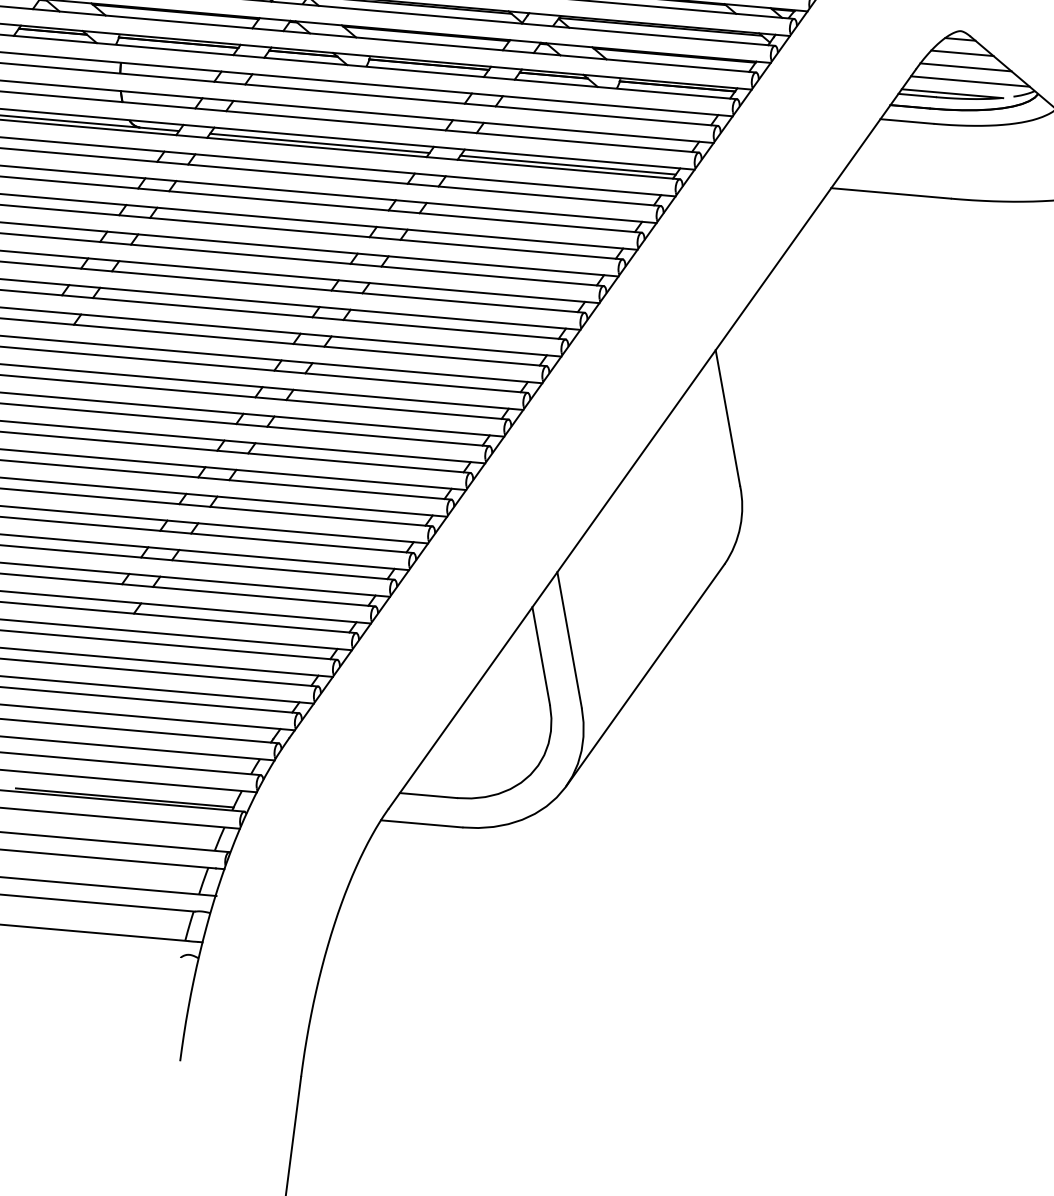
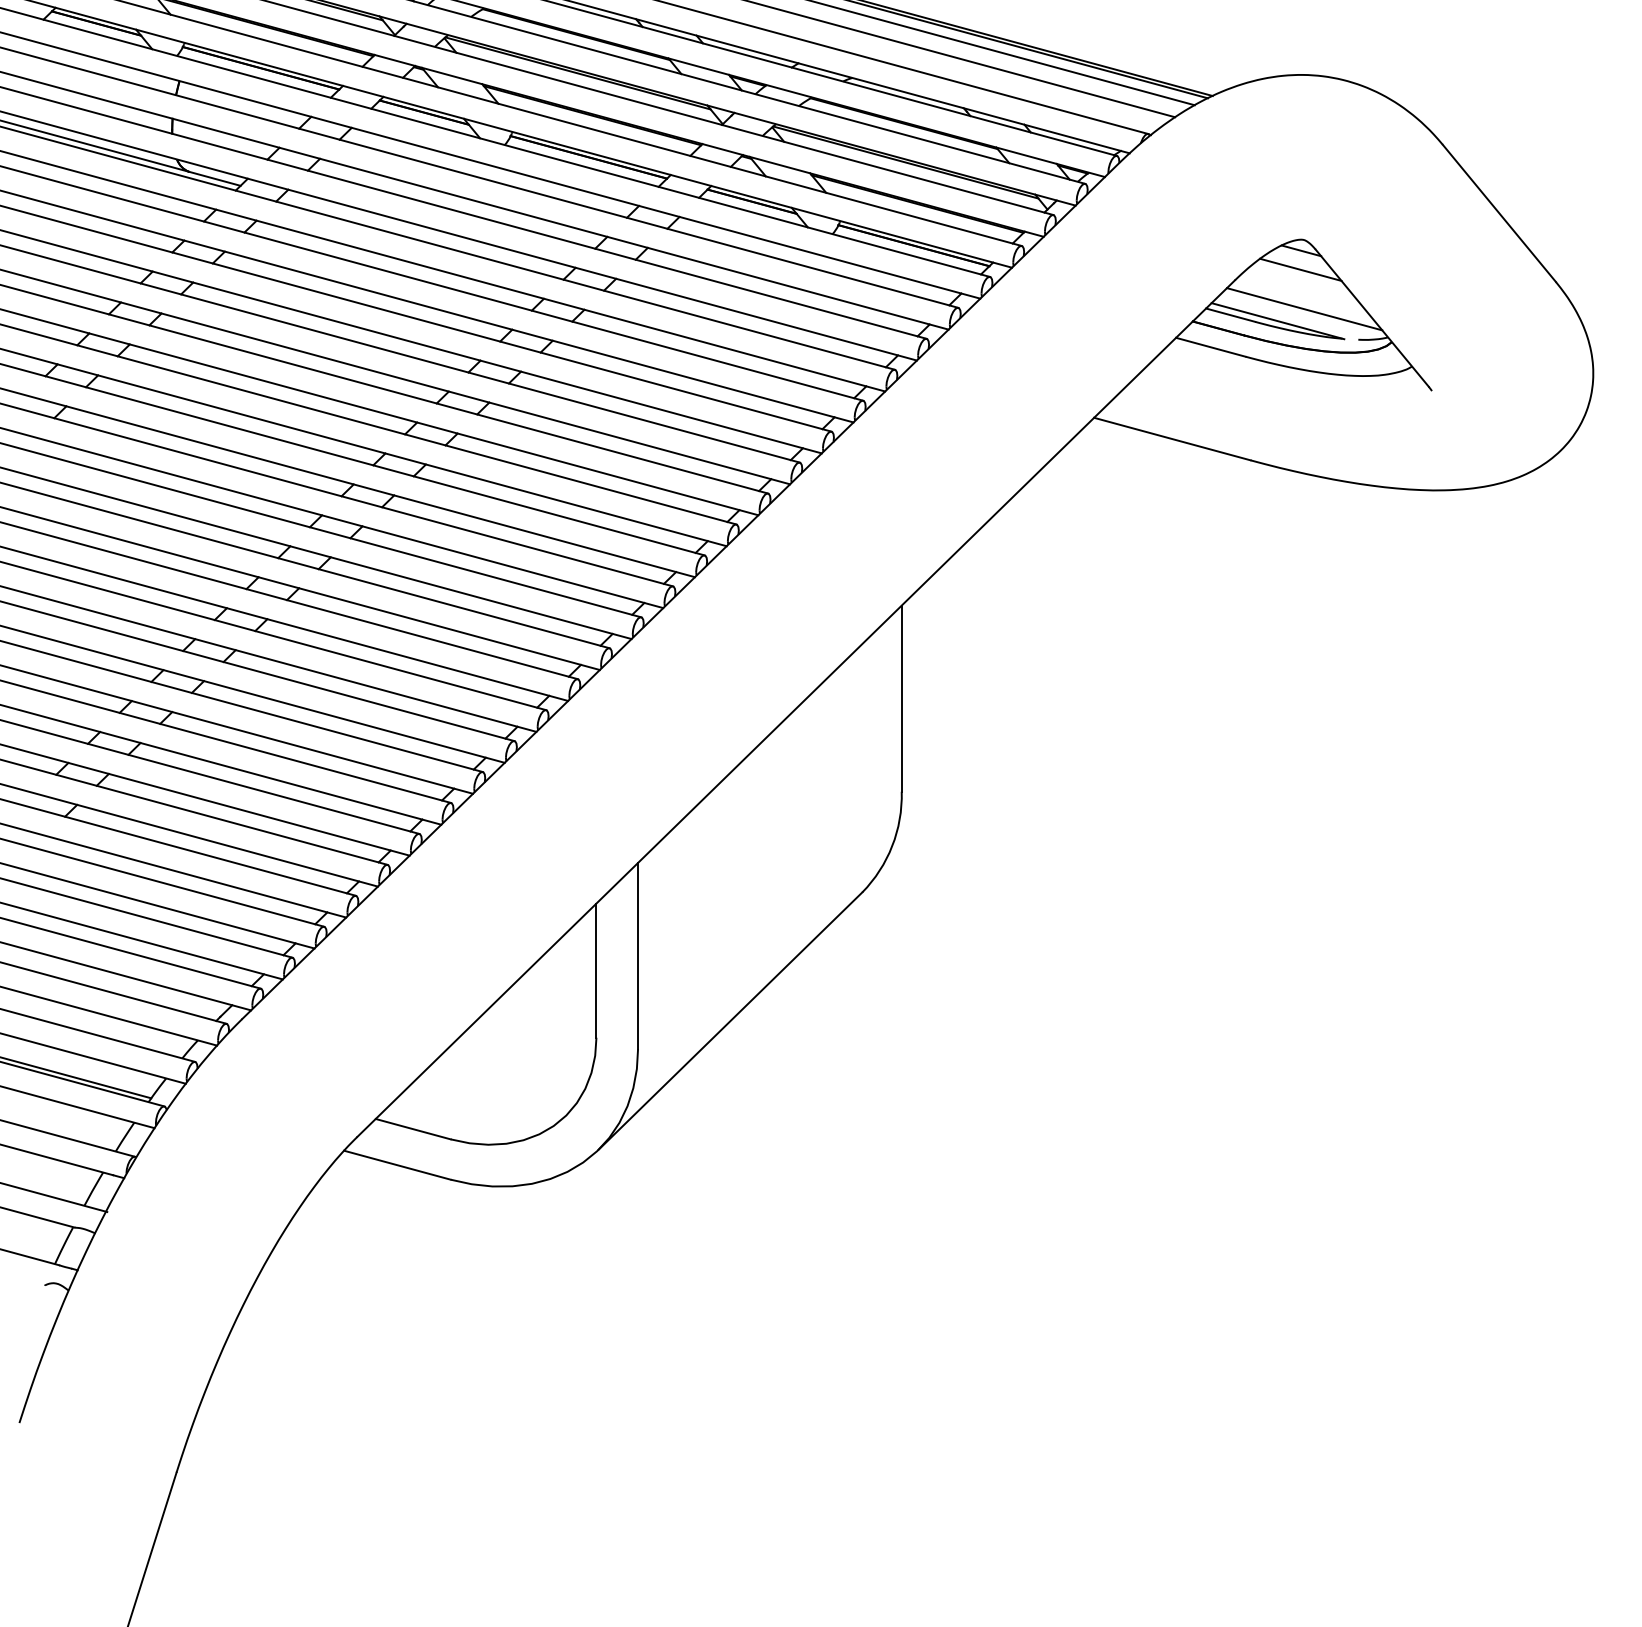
line: (965, 67) -> (1301, 289), removed
line: (319, 143) -> (424, 235), removed
line: (567, 164) -> (749, 323), removed

